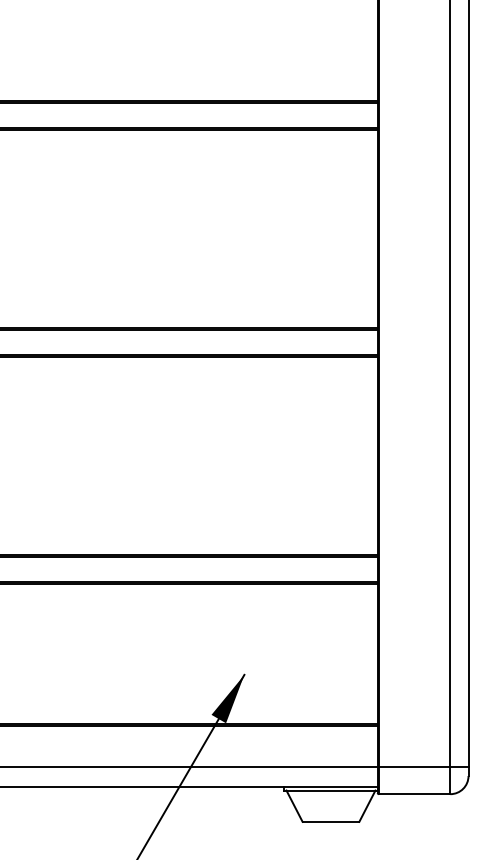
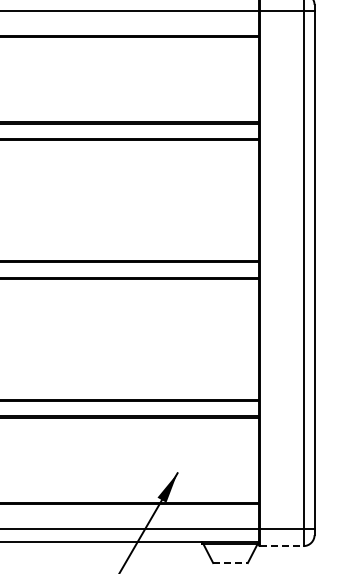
line: (414, 794) -> (281, 546), solid -> dashed
line: (332, 822) -> (231, 563), solid -> dashed

